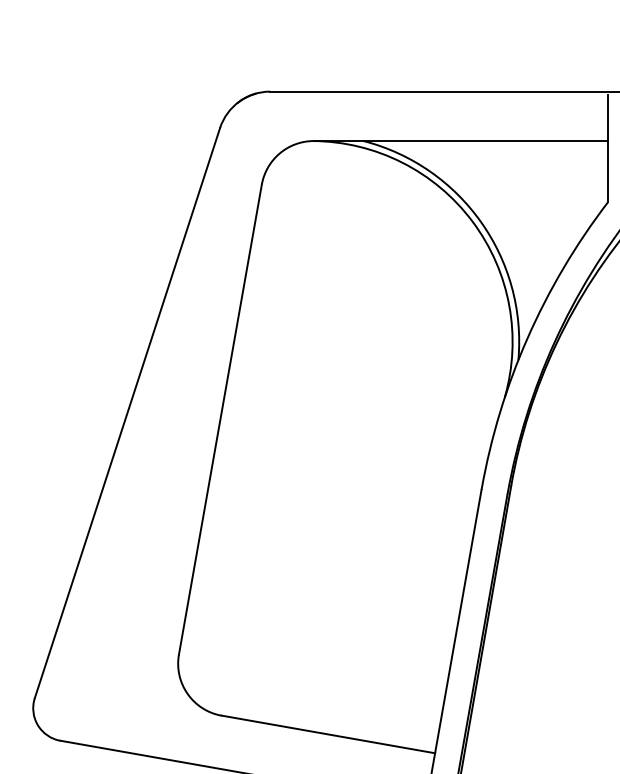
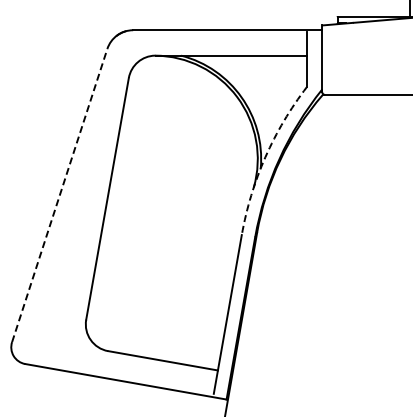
arc: (527, 339) -> (265, 157), solid -> dashed
line: (126, 413) -> (59, 195), solid -> dashed

